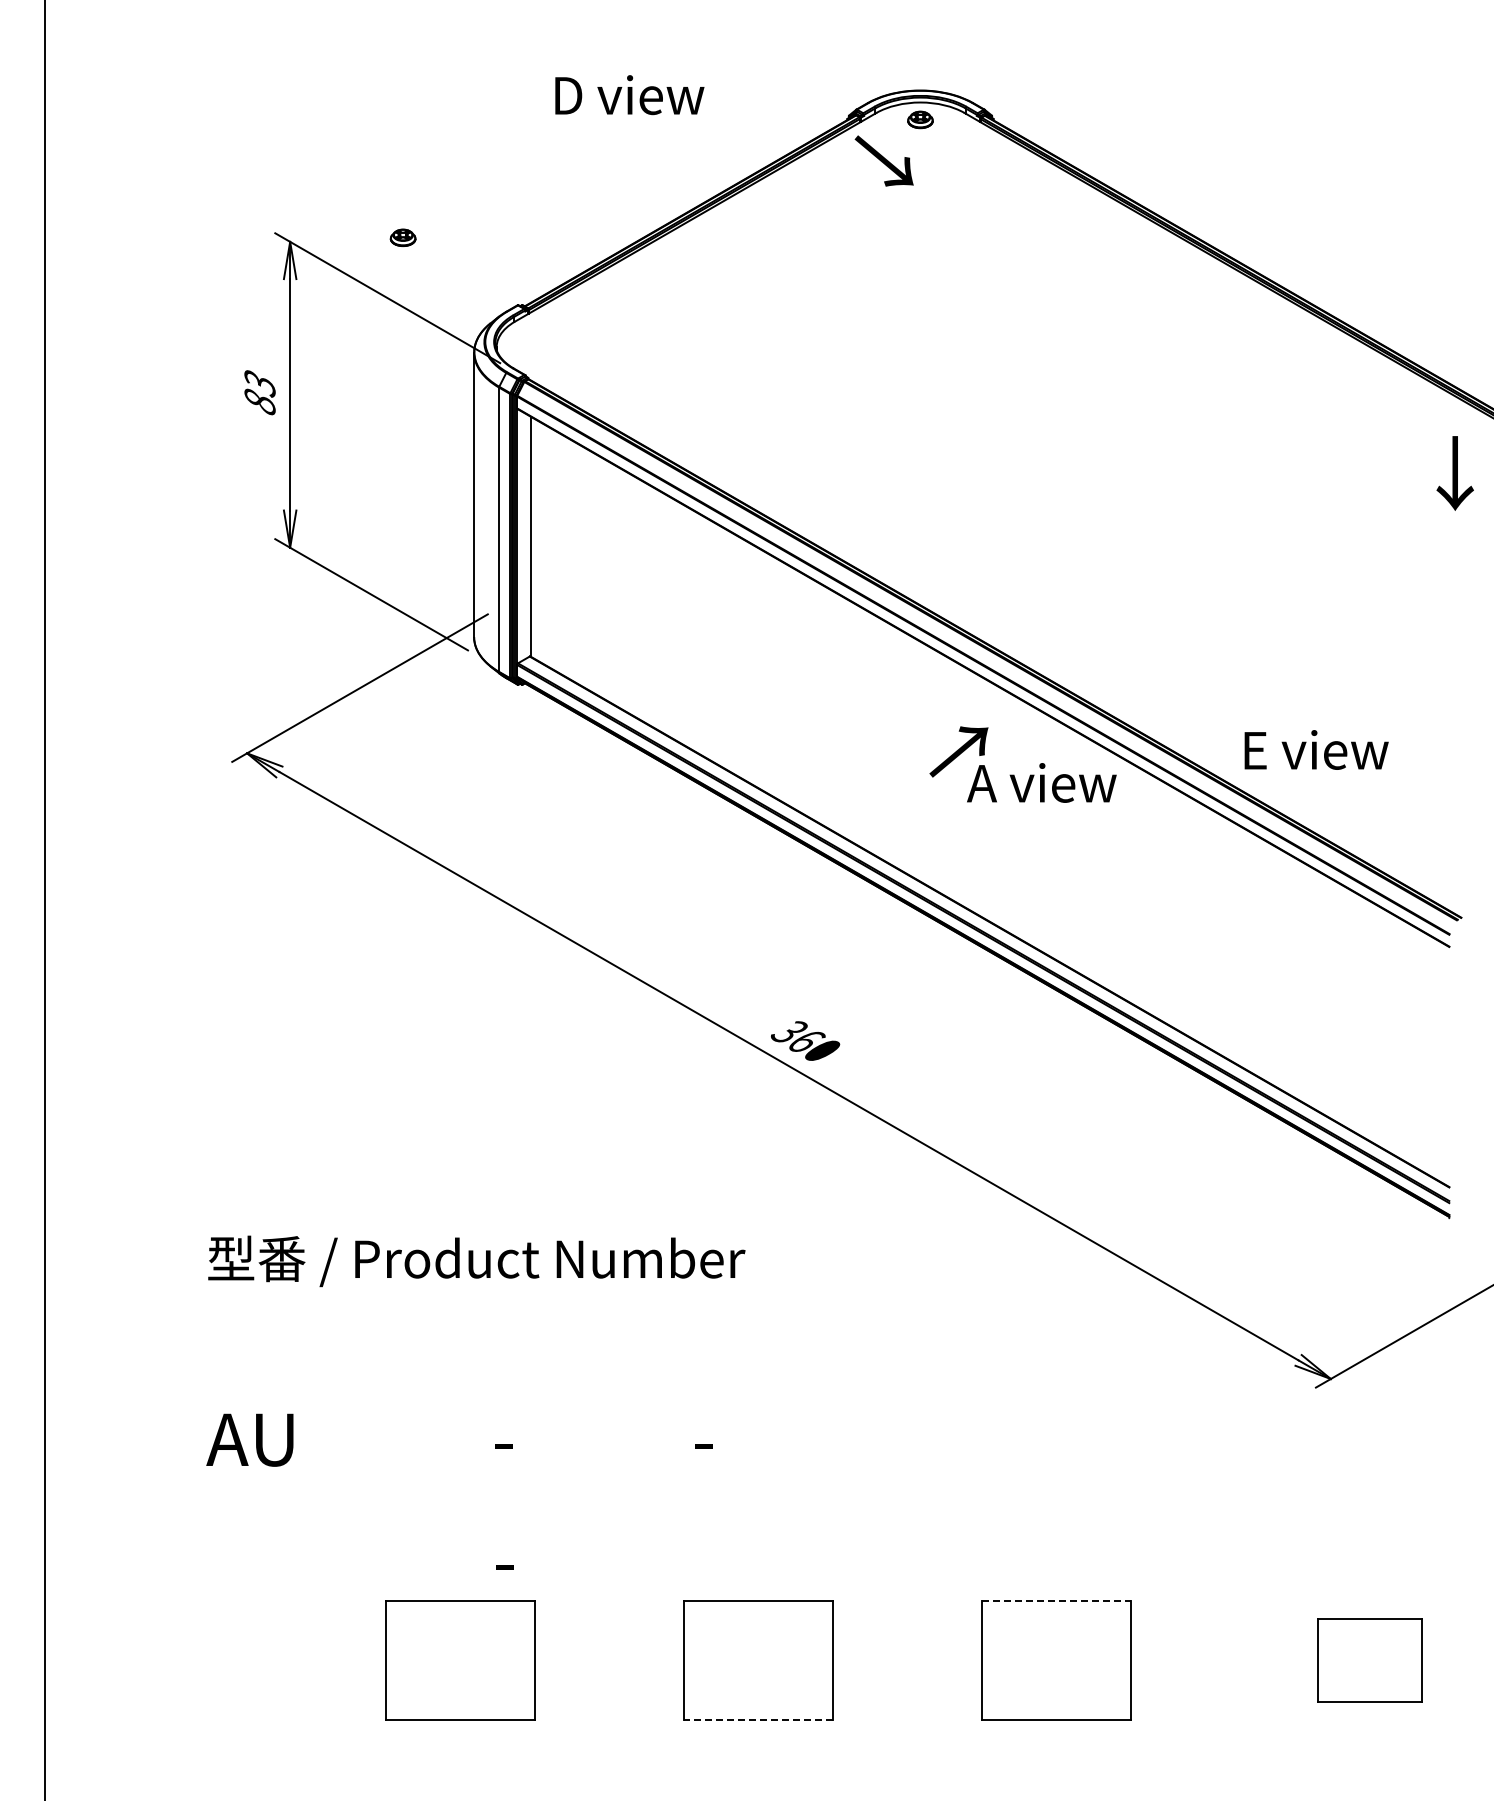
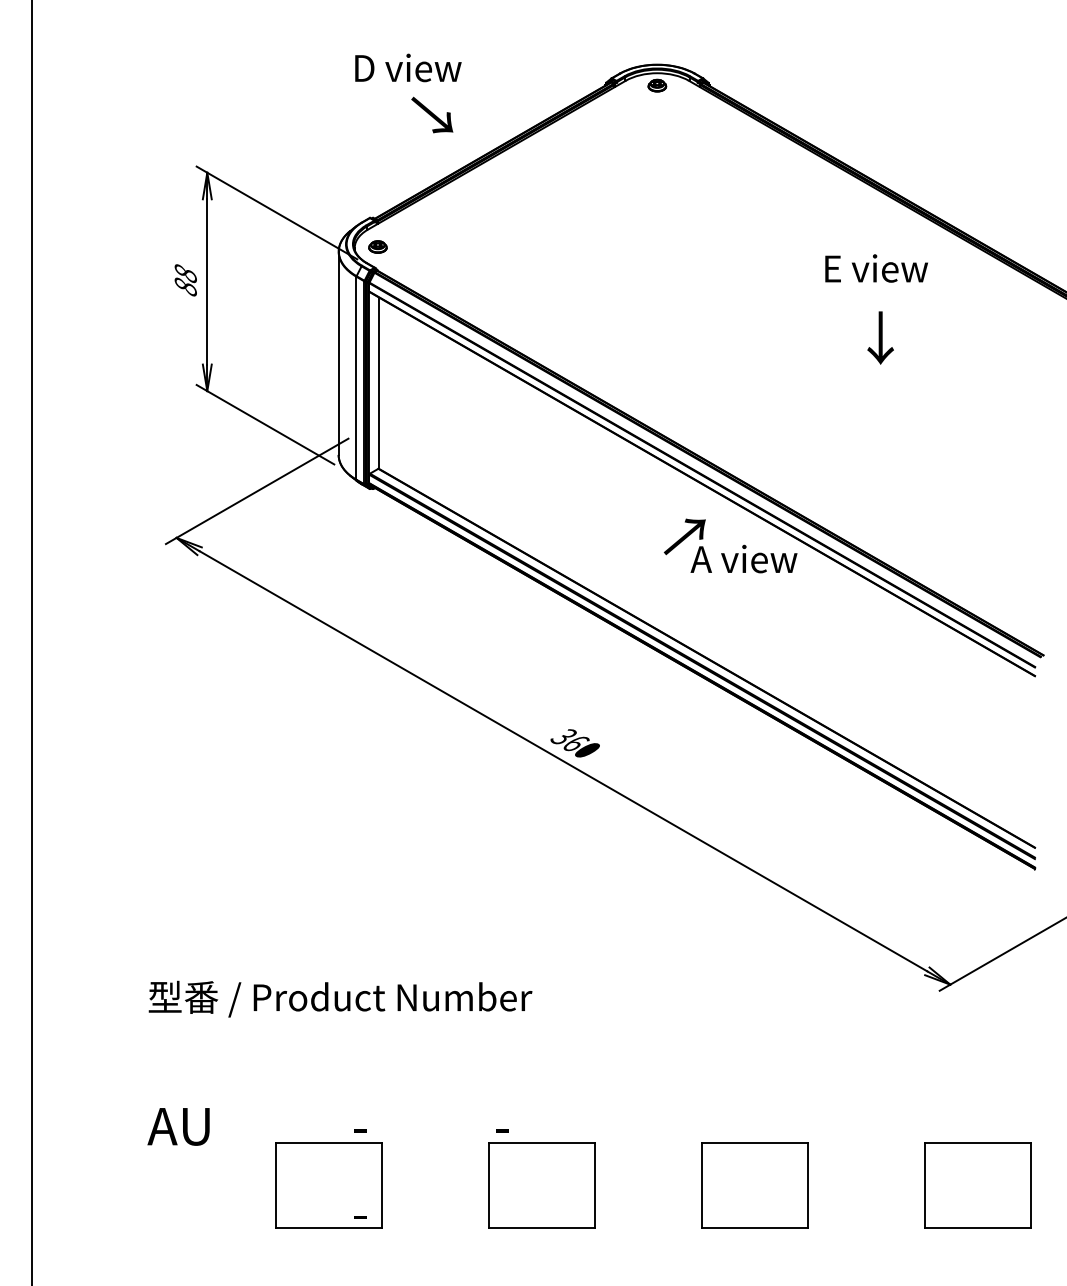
text: (629, 95) -> (408, 68), moved
text: (883, 160) -> (431, 114), moved
part: (402, 237) -> (377, 246), moved
text: (259, 383) -> (185, 273), 83 -> 88
text: (1454, 473) -> (880, 338), moved
text: (1316, 749) -> (876, 268), moved
text: (475, 1402) -> (339, 1099), moved
line: (1056, 1600) -> (754, 1142), dashed -> solid
part: (1369, 1660) -> (977, 1185), size x1.43
line: (758, 1719) -> (541, 1227), dashed -> solid

